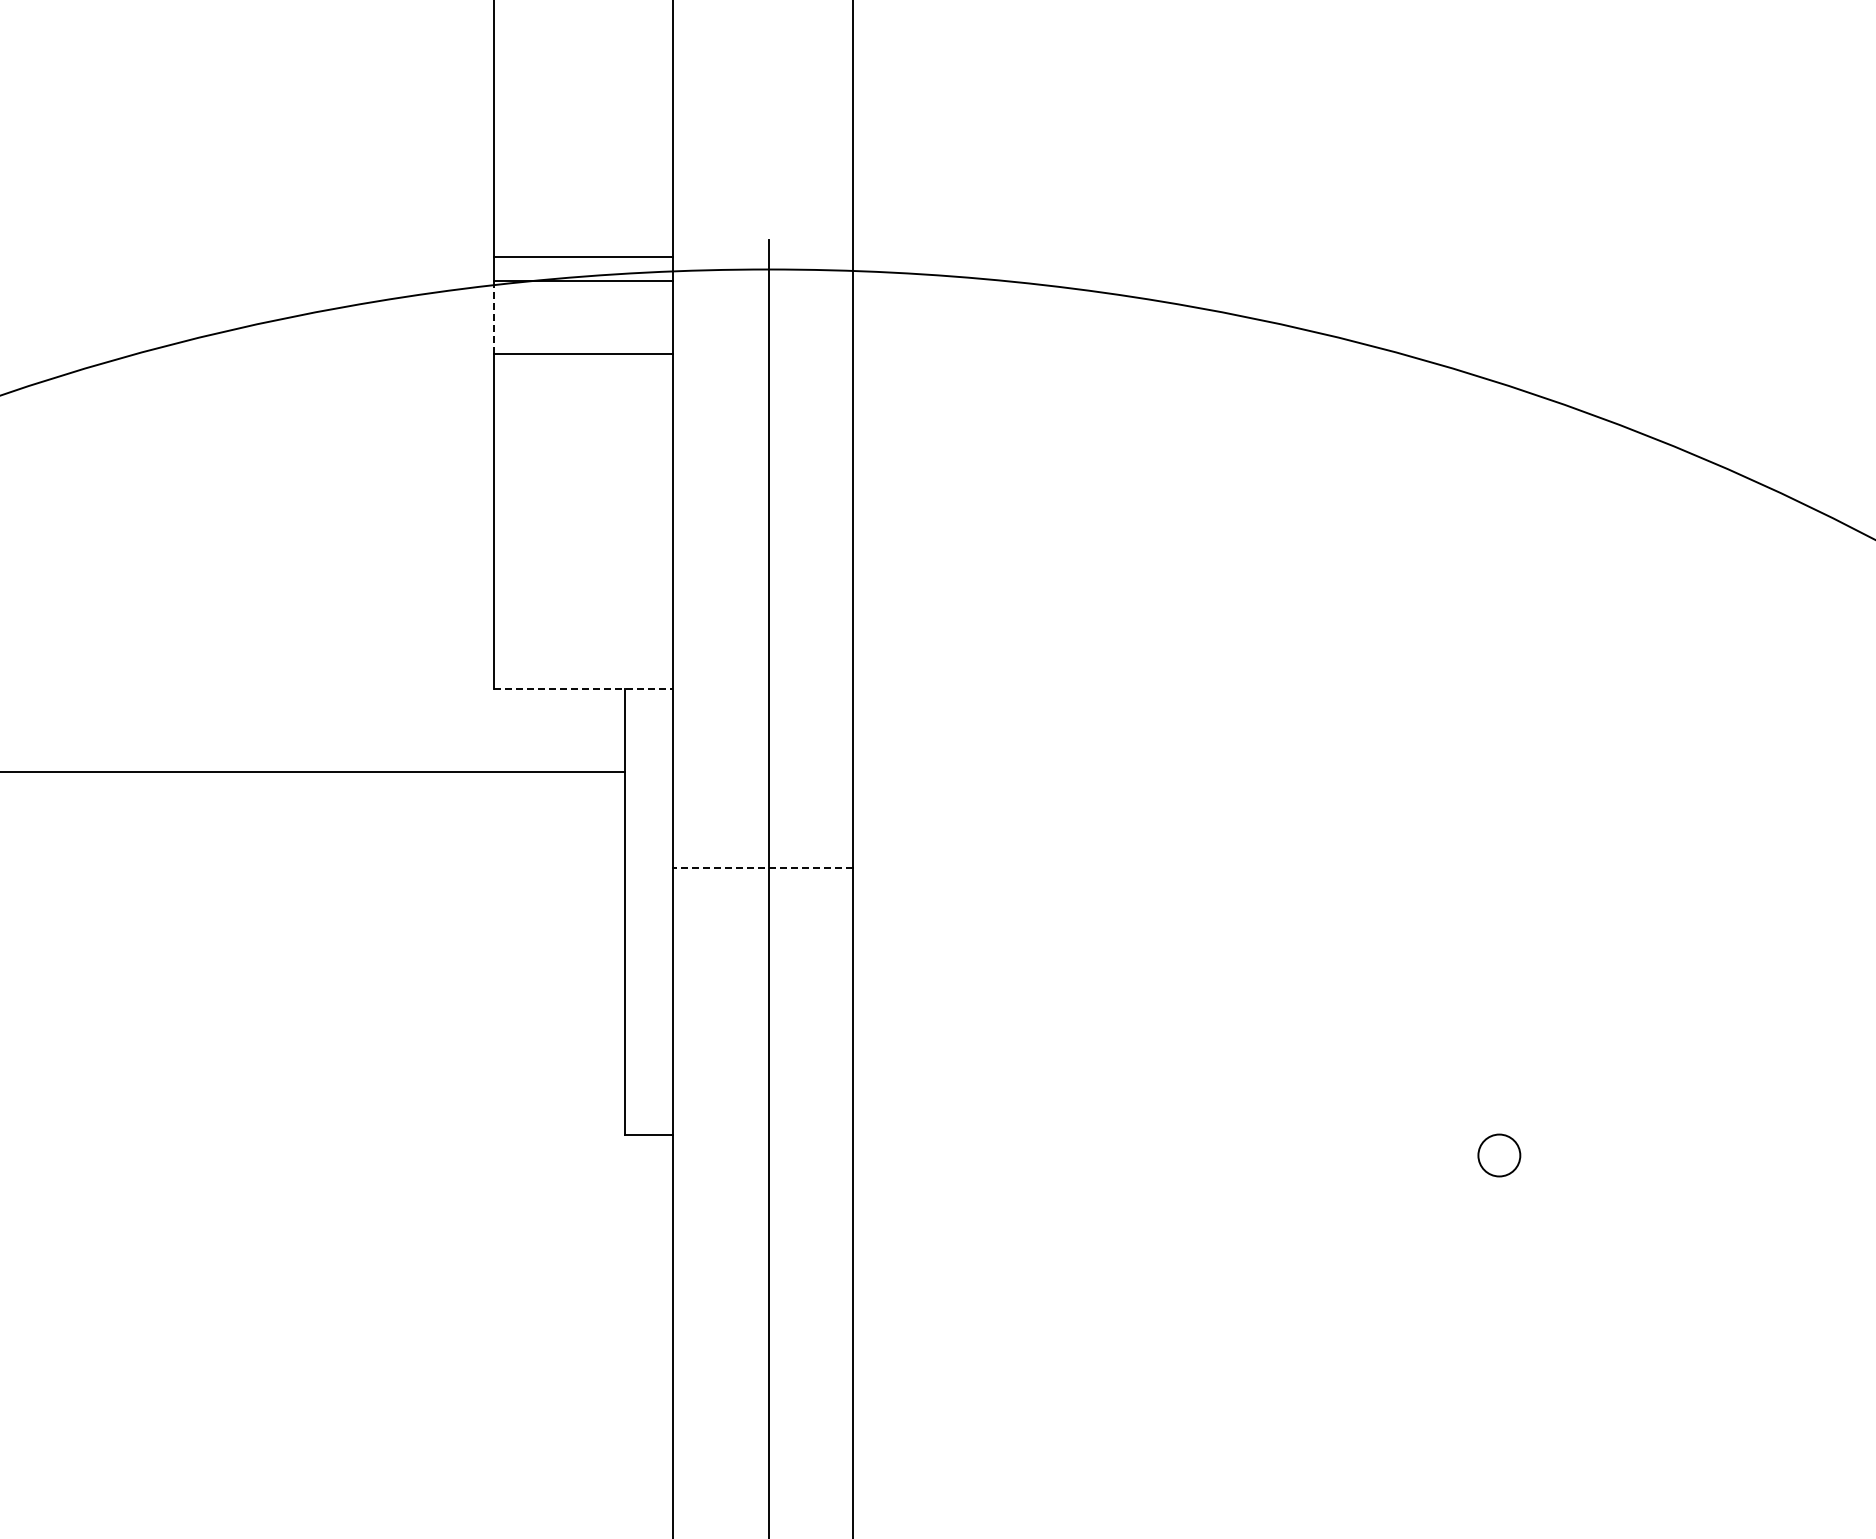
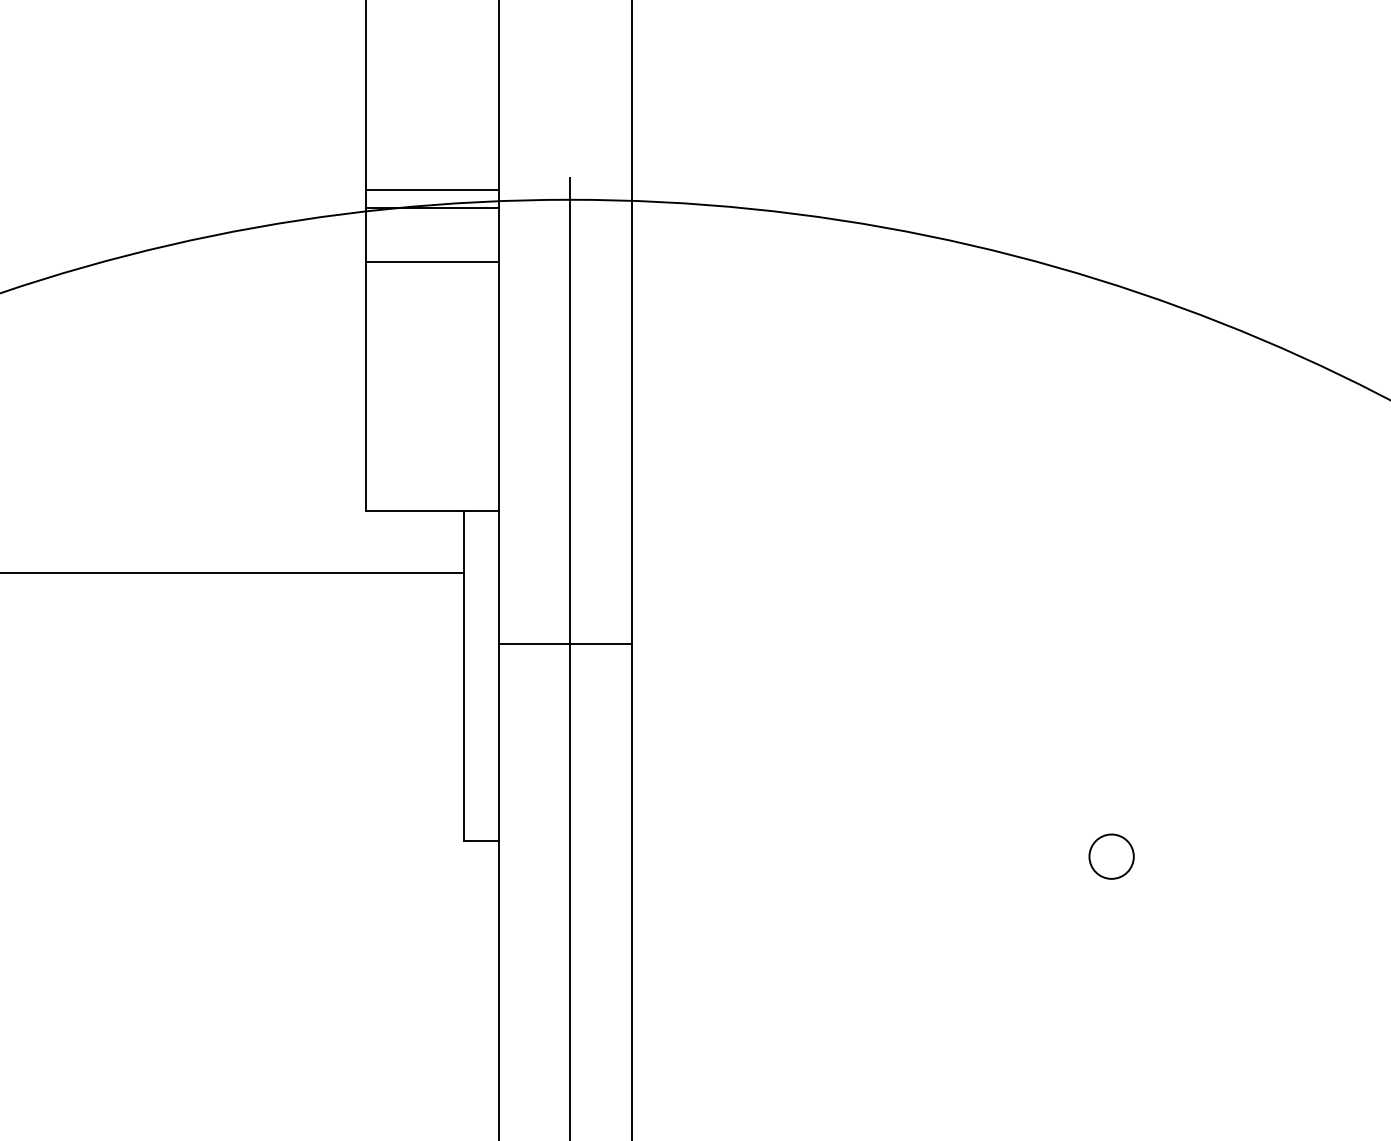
line: (493, 316) -> (365, 234), dashed -> solid
line: (583, 688) -> (432, 510), dashed -> solid
line: (762, 868) -> (565, 643), dashed -> solid
circle: (1499, 1155) -> (1111, 856), size x1.43

